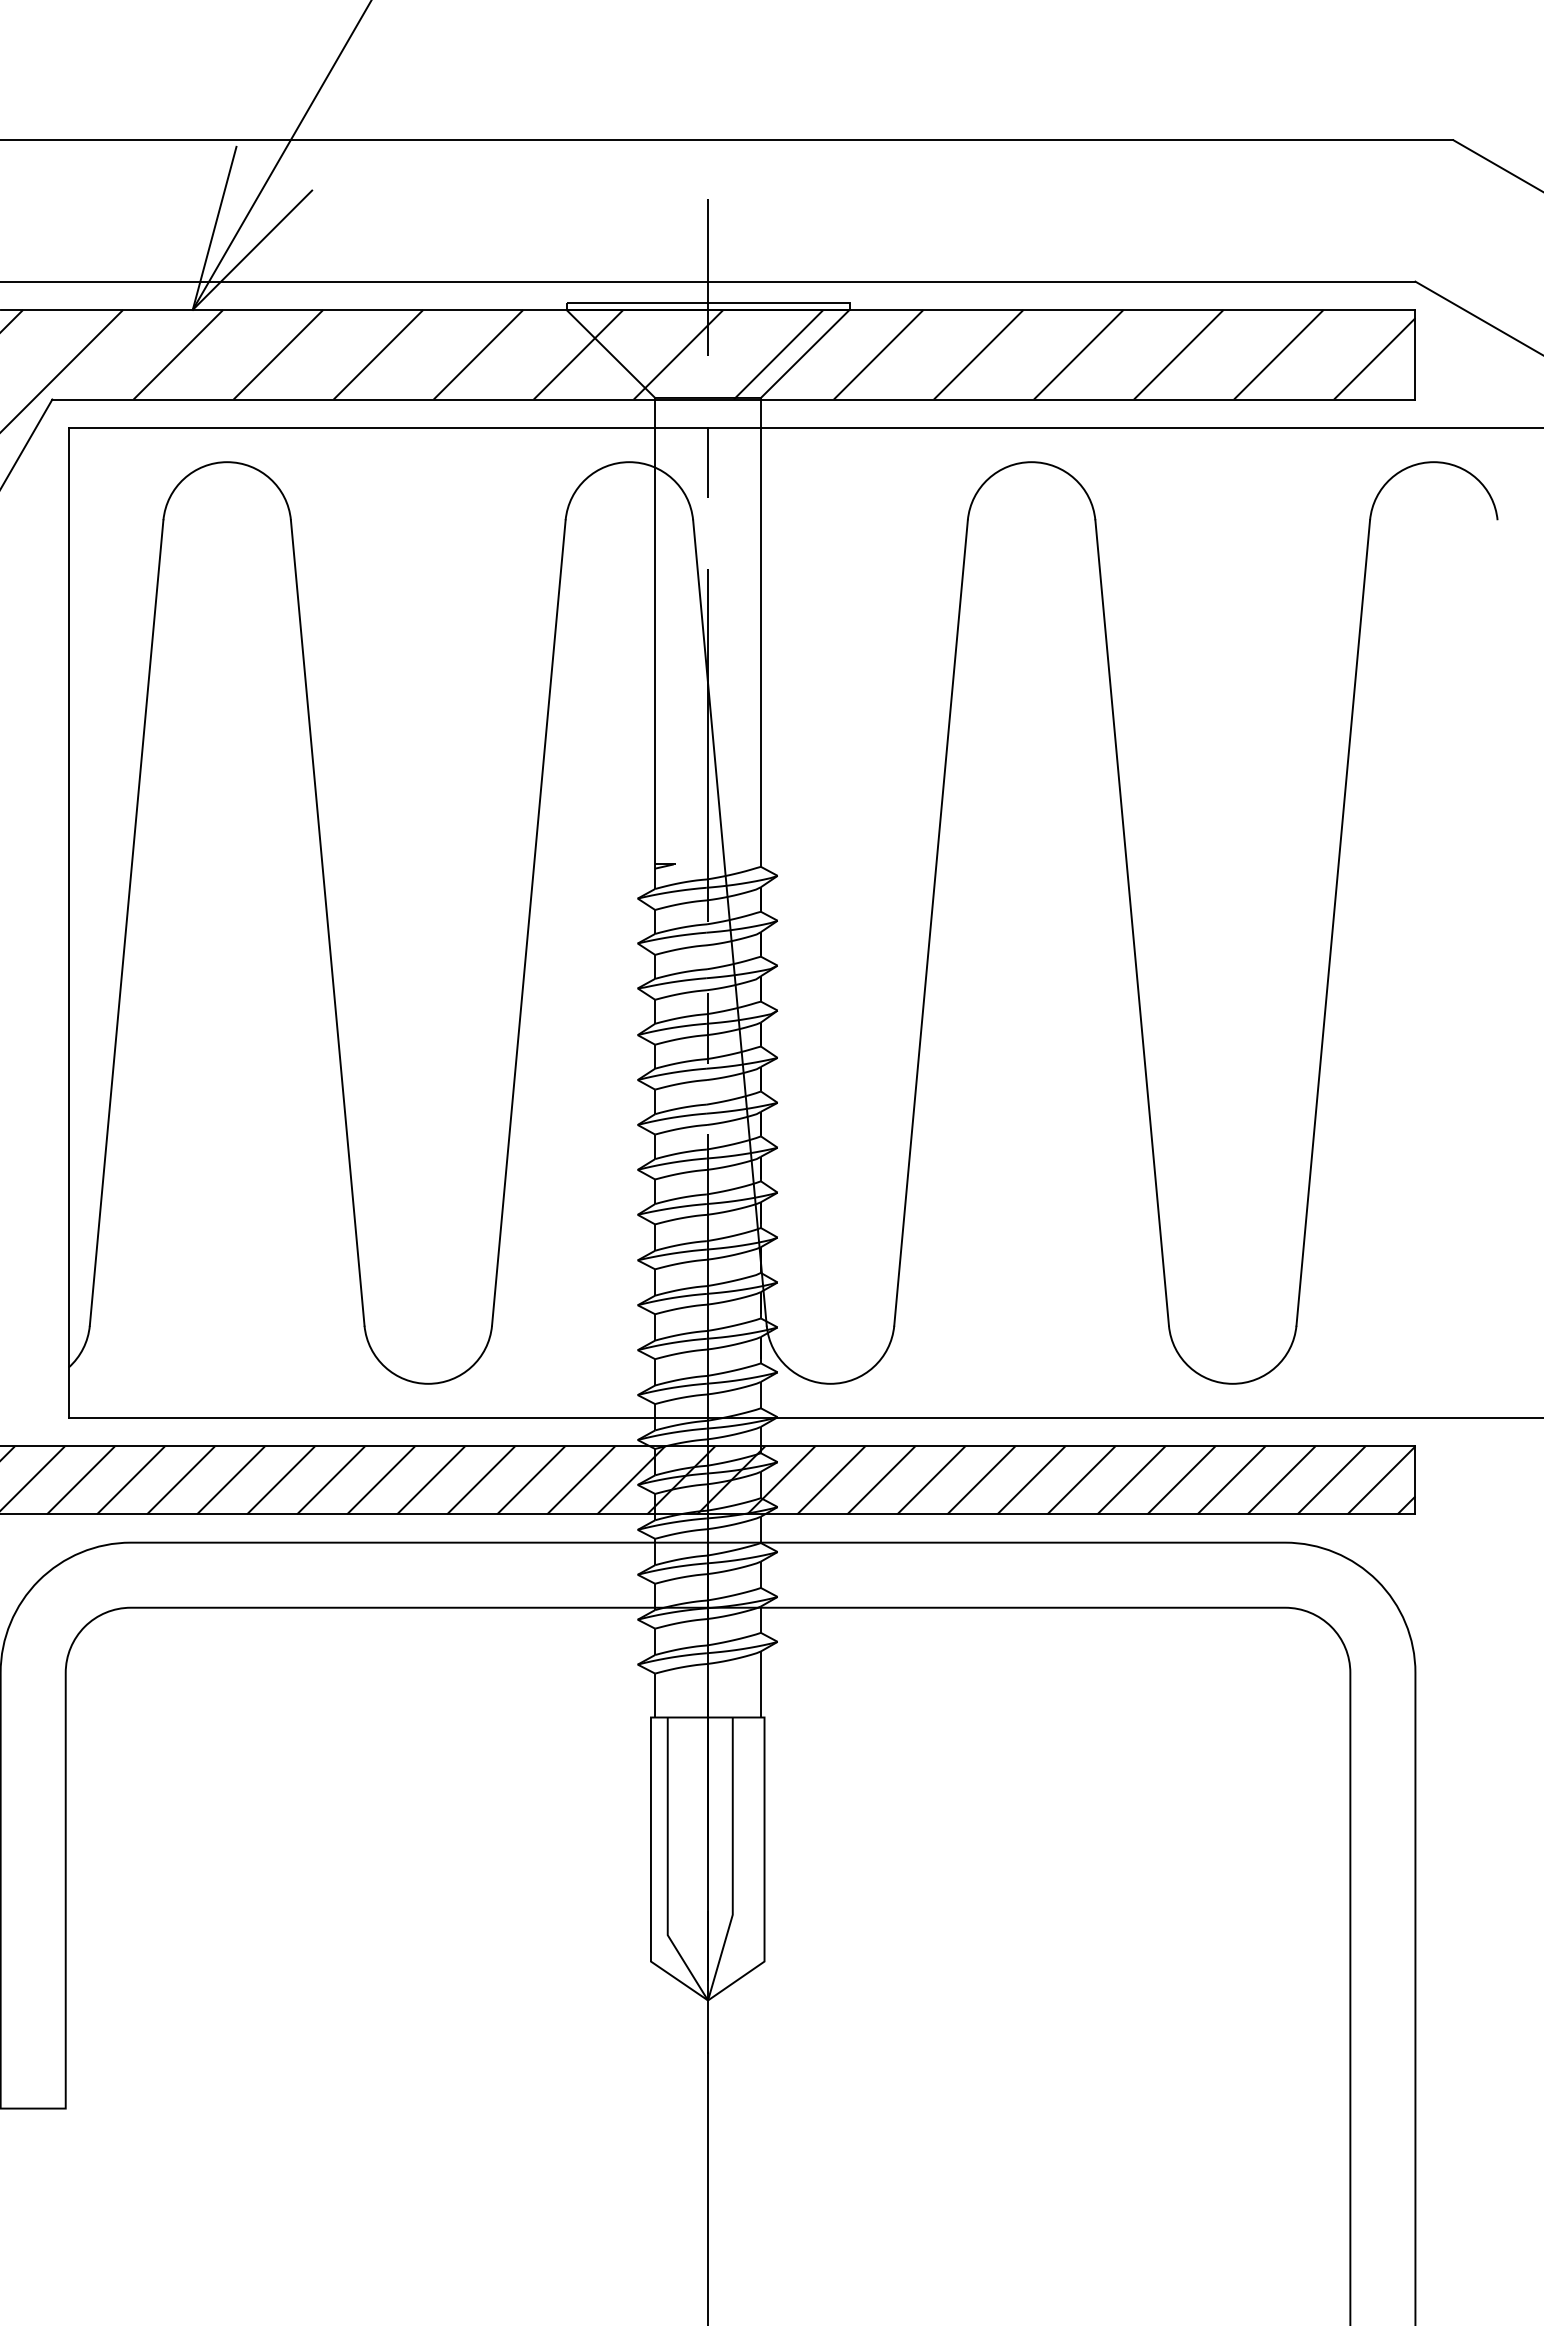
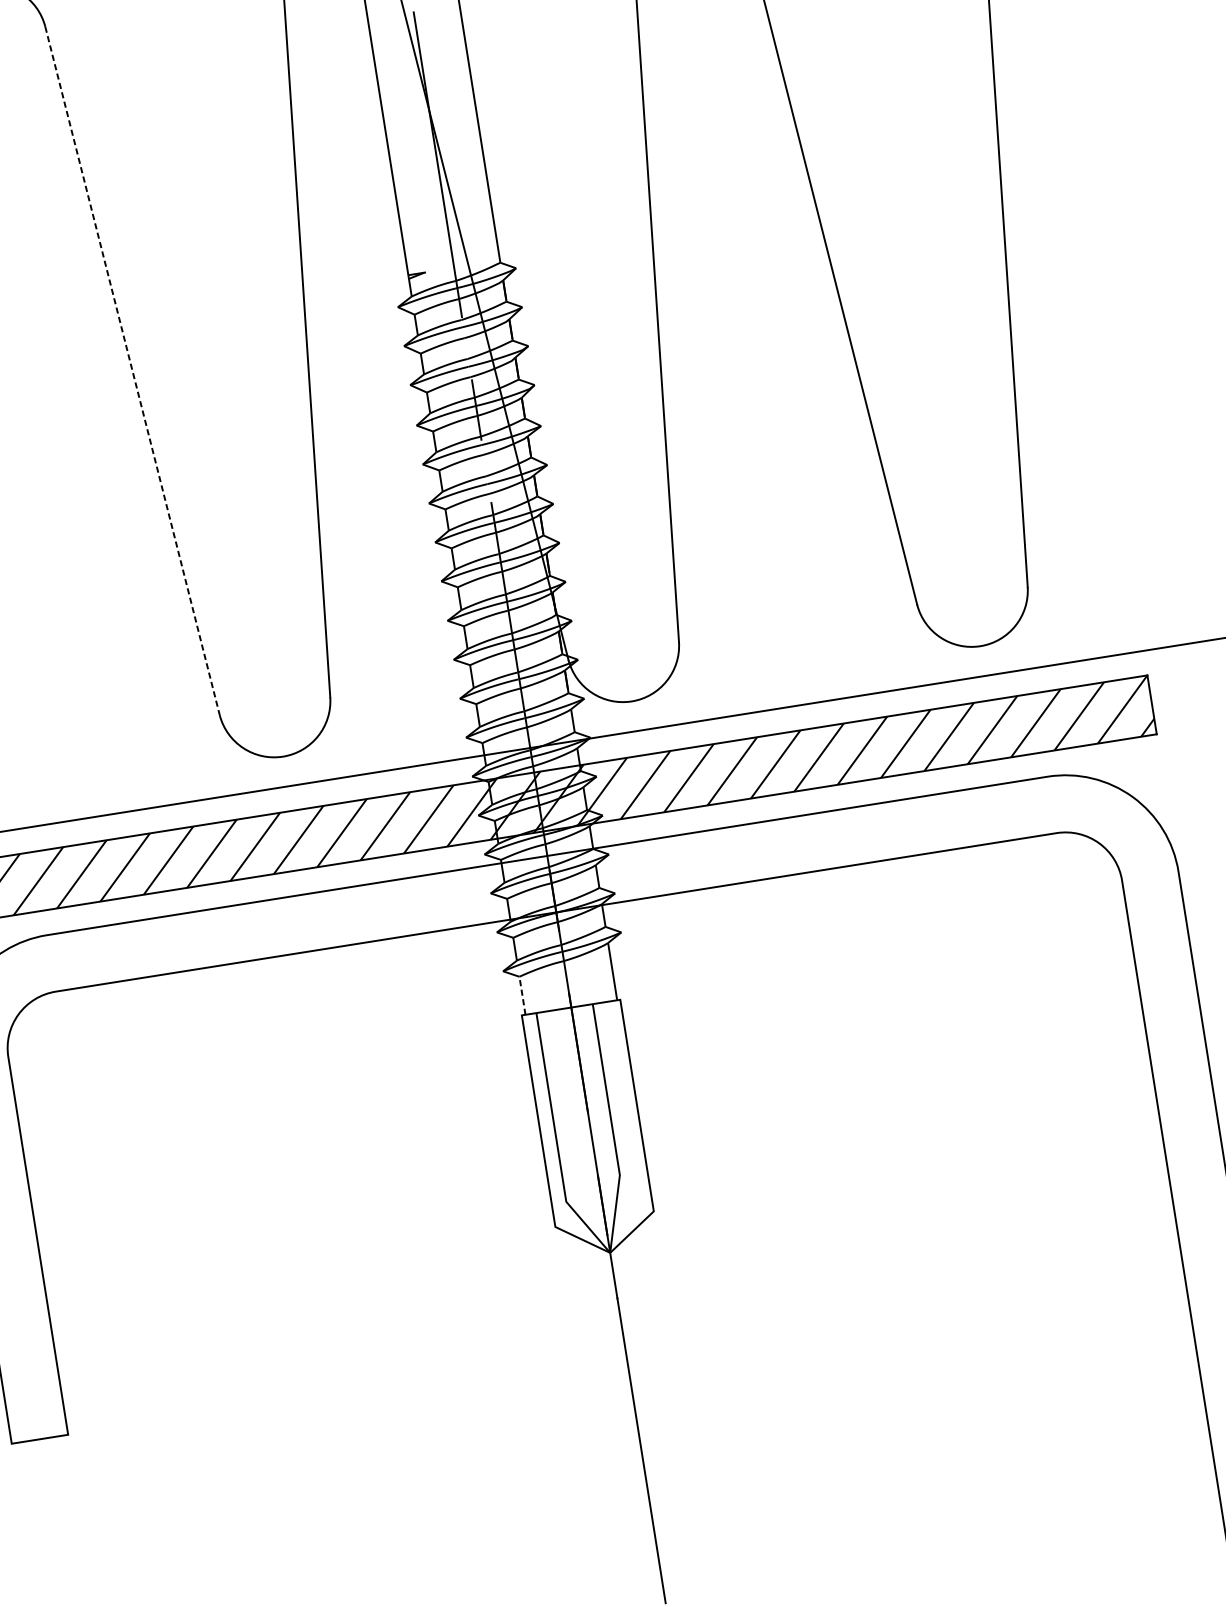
line: (327, 923) -> (132, 371), solid -> dashed
line: (655, 1695) -> (522, 995), solid -> dashed

